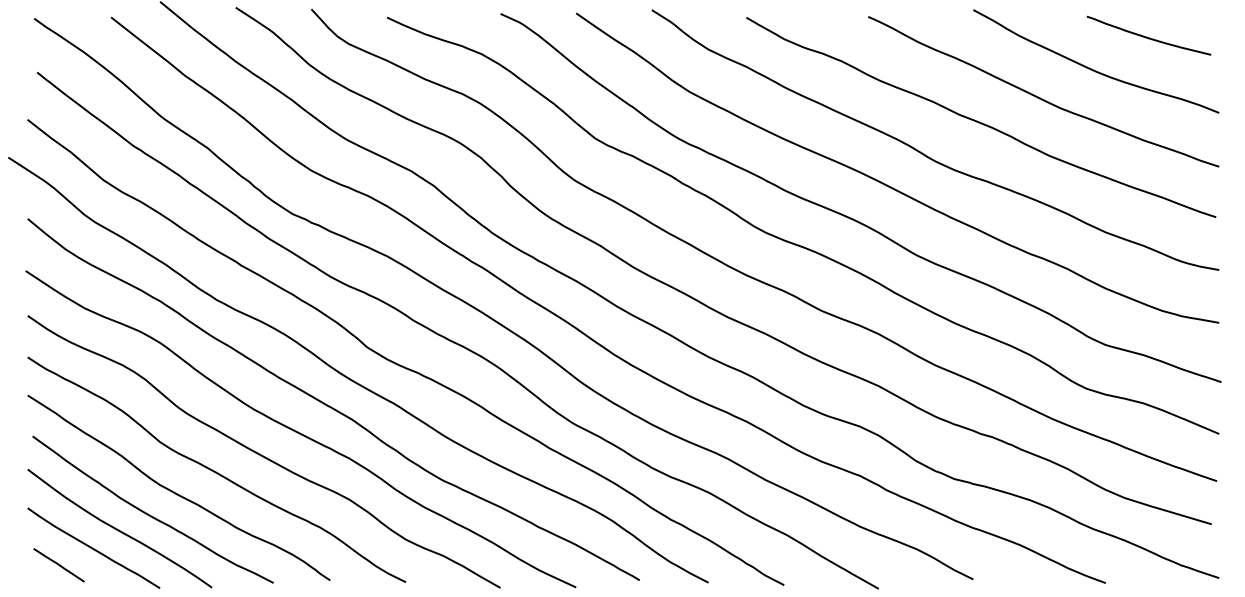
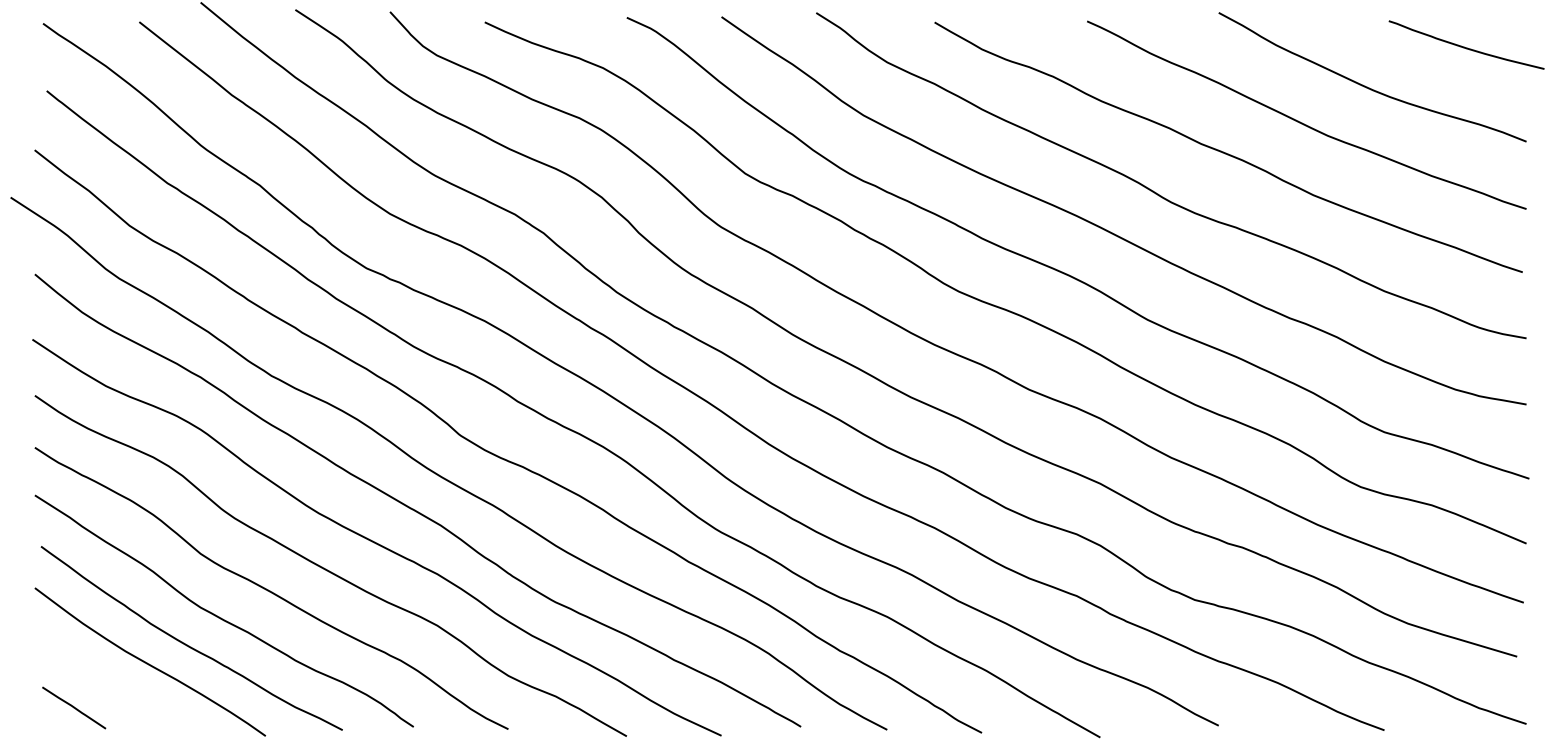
curve: (1147, 36) -> (1464, 46), moved
curve: (93, 548) -> (117, 686), removed

